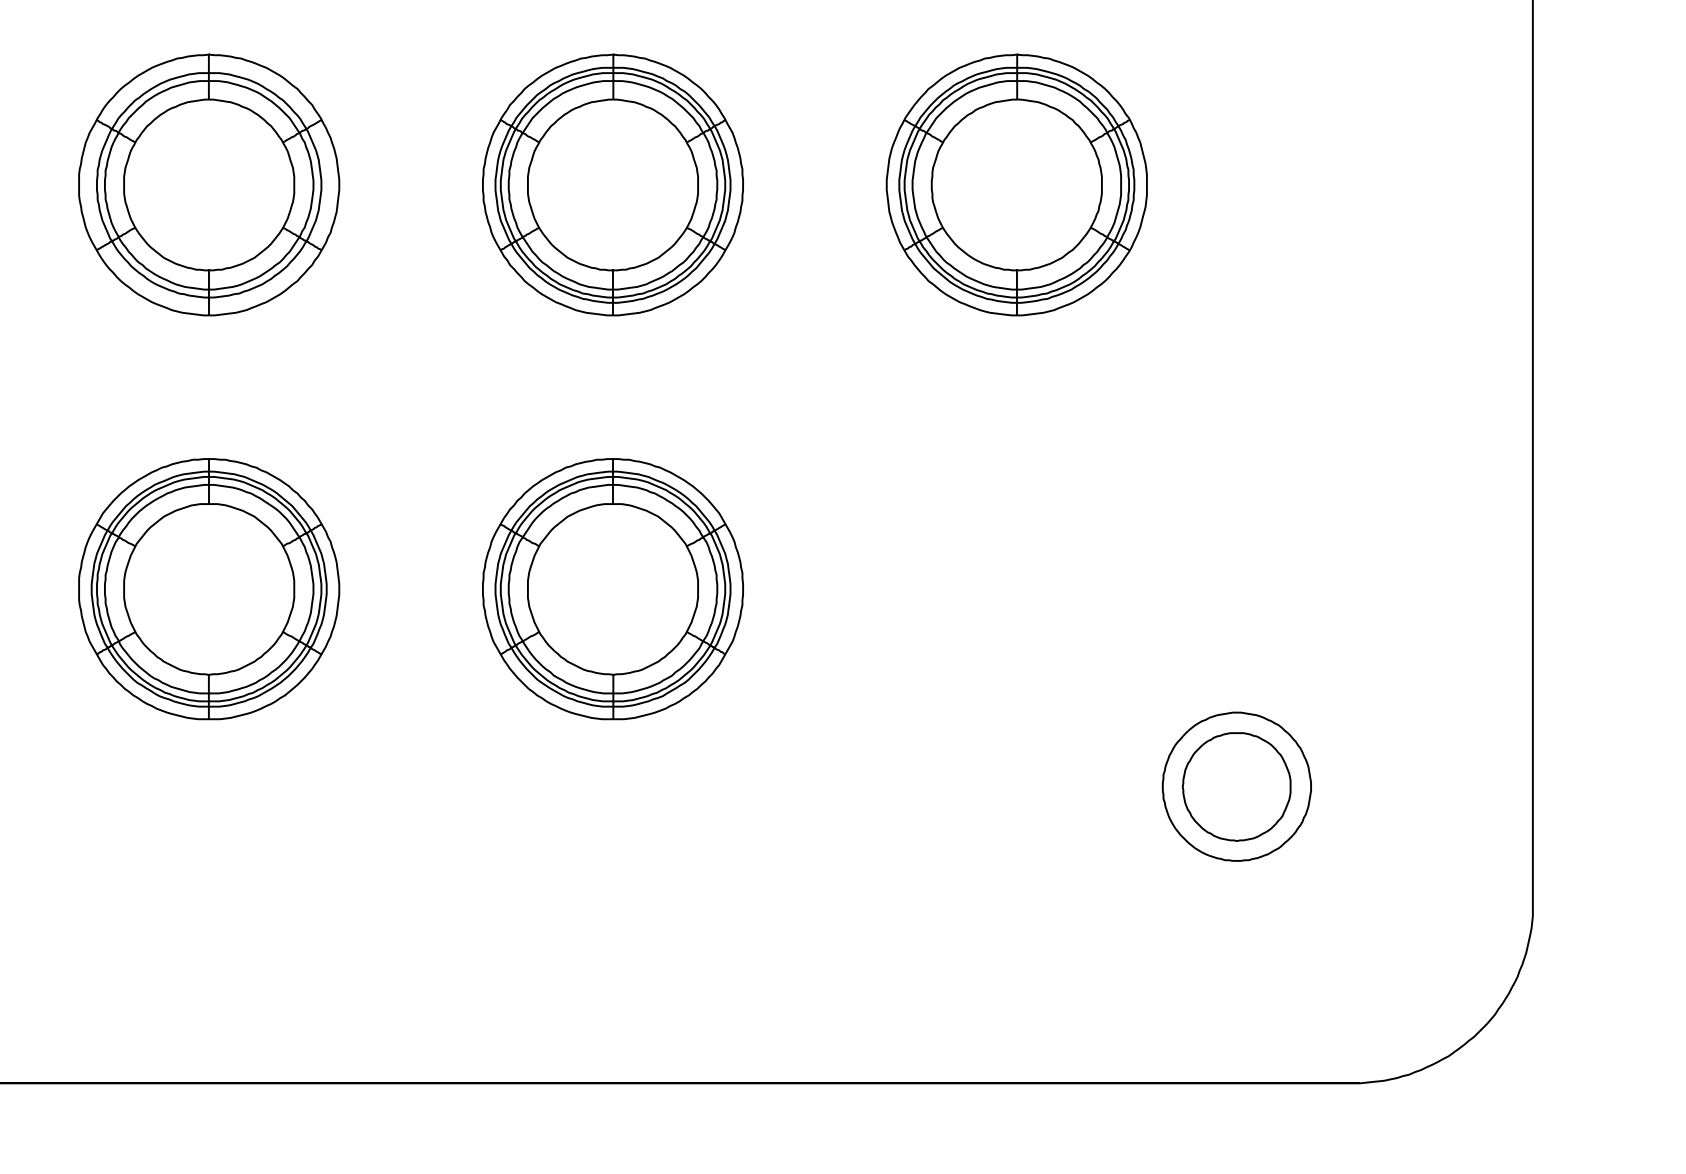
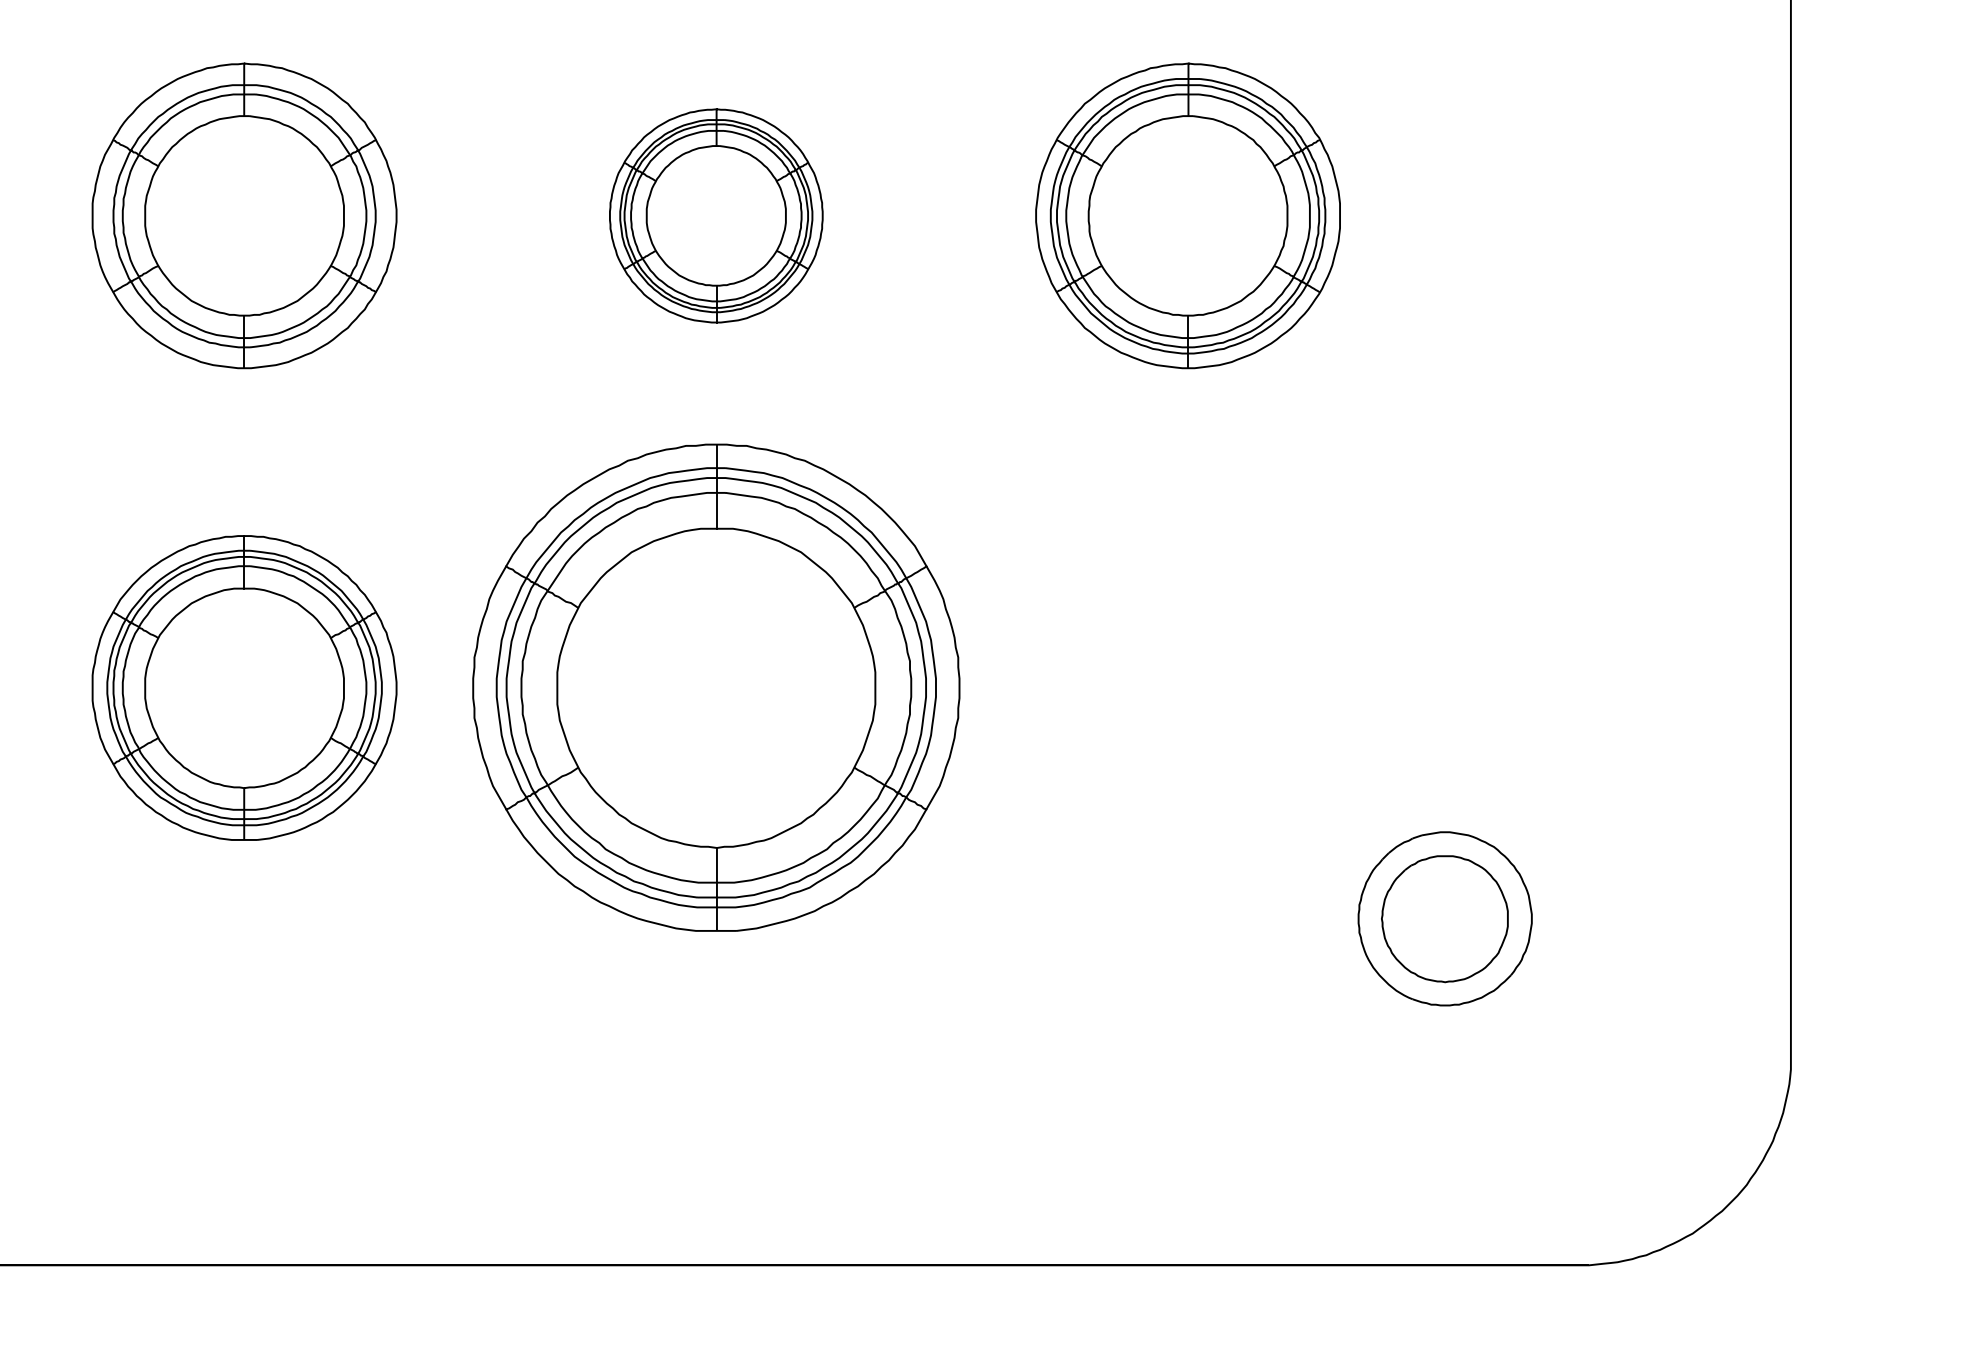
part: (612, 184) -> (715, 215), size x0.7
part: (612, 589) -> (715, 688), size x1.6

